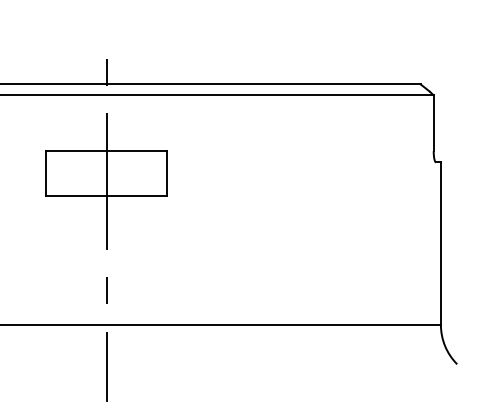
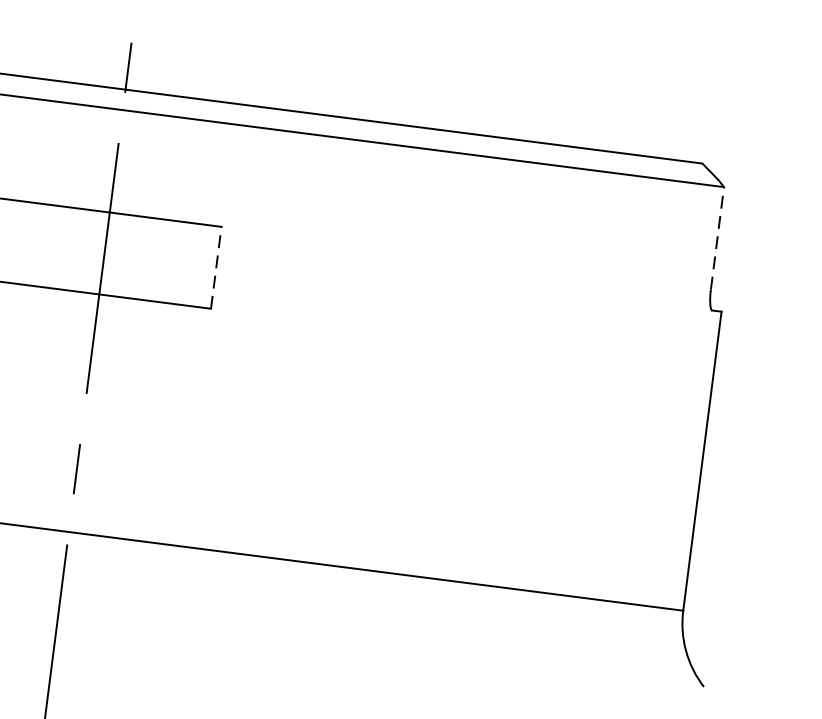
line: (433, 123) -> (717, 238), solid -> dashed
line: (167, 172) -> (216, 266), solid -> dashed

